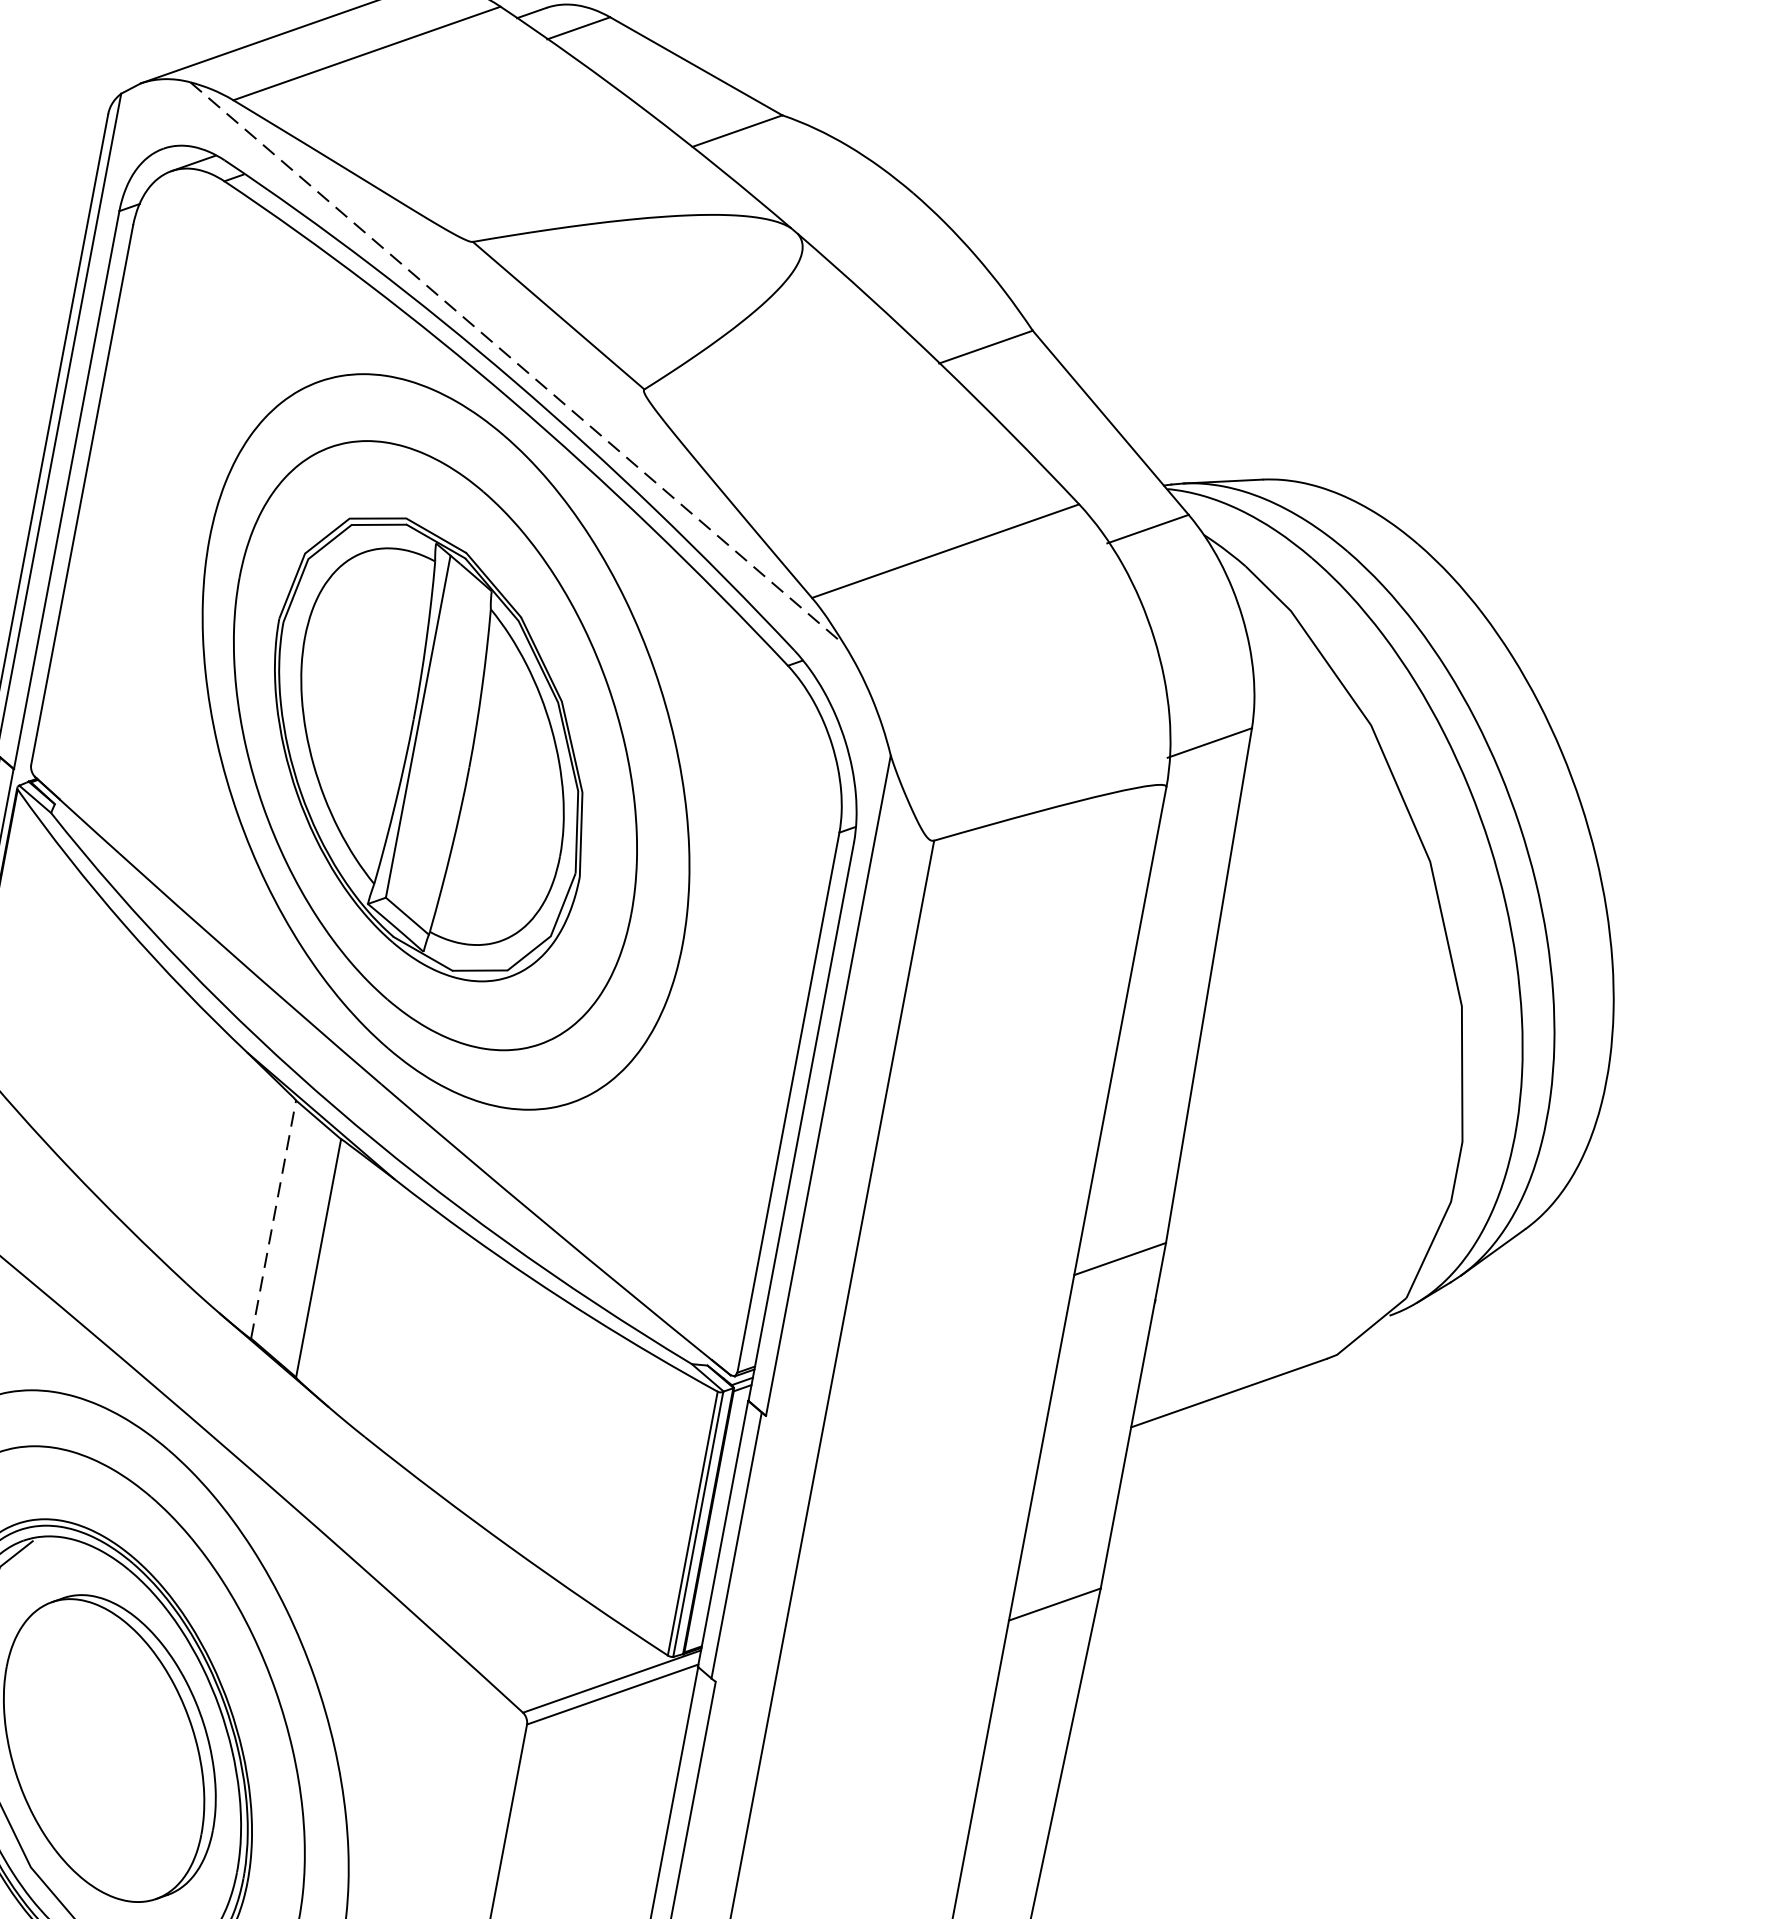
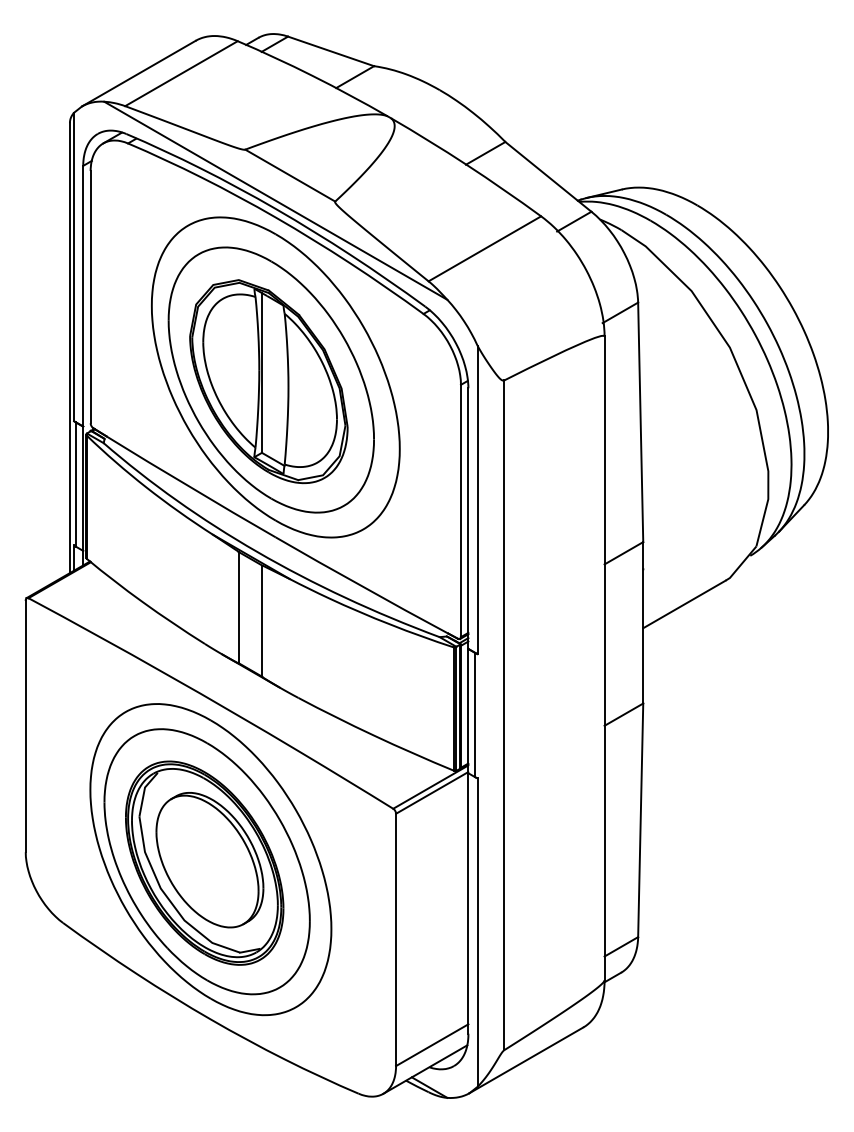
line: (518, 365) -> (276, 201), dashed -> solid
line: (273, 1219) -> (238, 607), dashed -> solid

